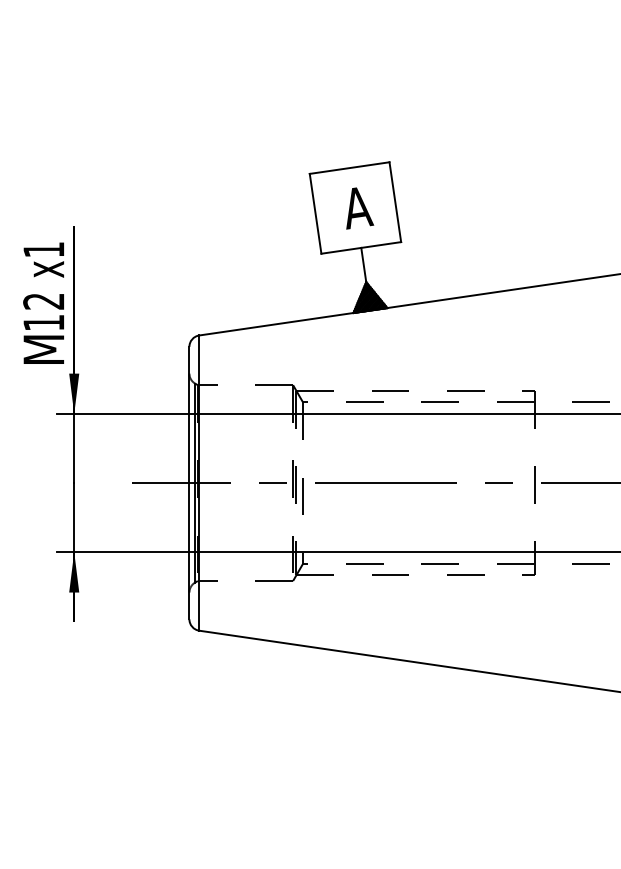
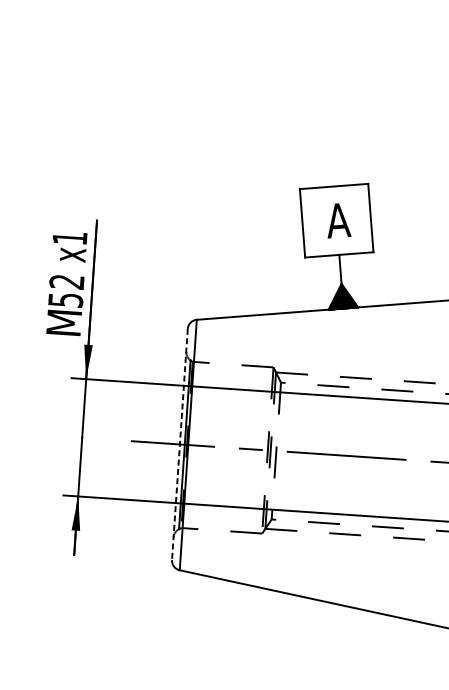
text: (43, 322) -> (65, 299), 12 -> 52
line: (189, 483) -> (179, 444), solid -> dashed

